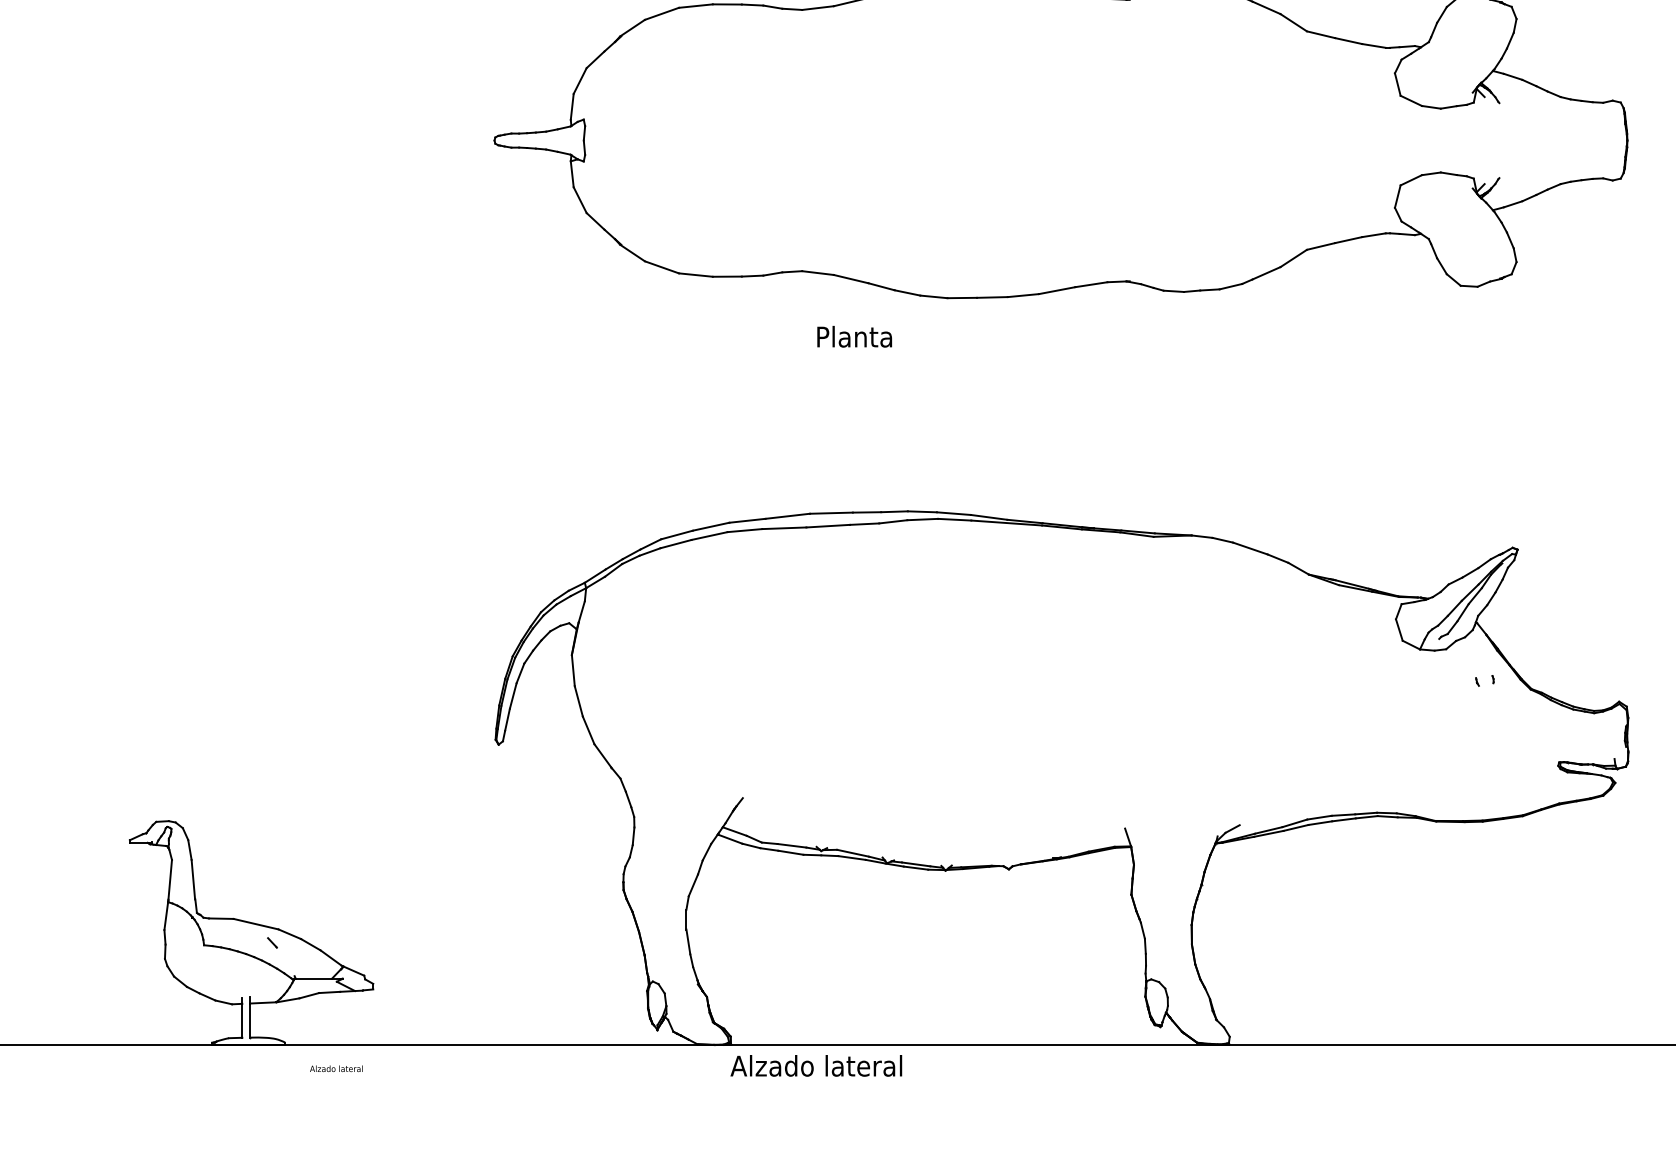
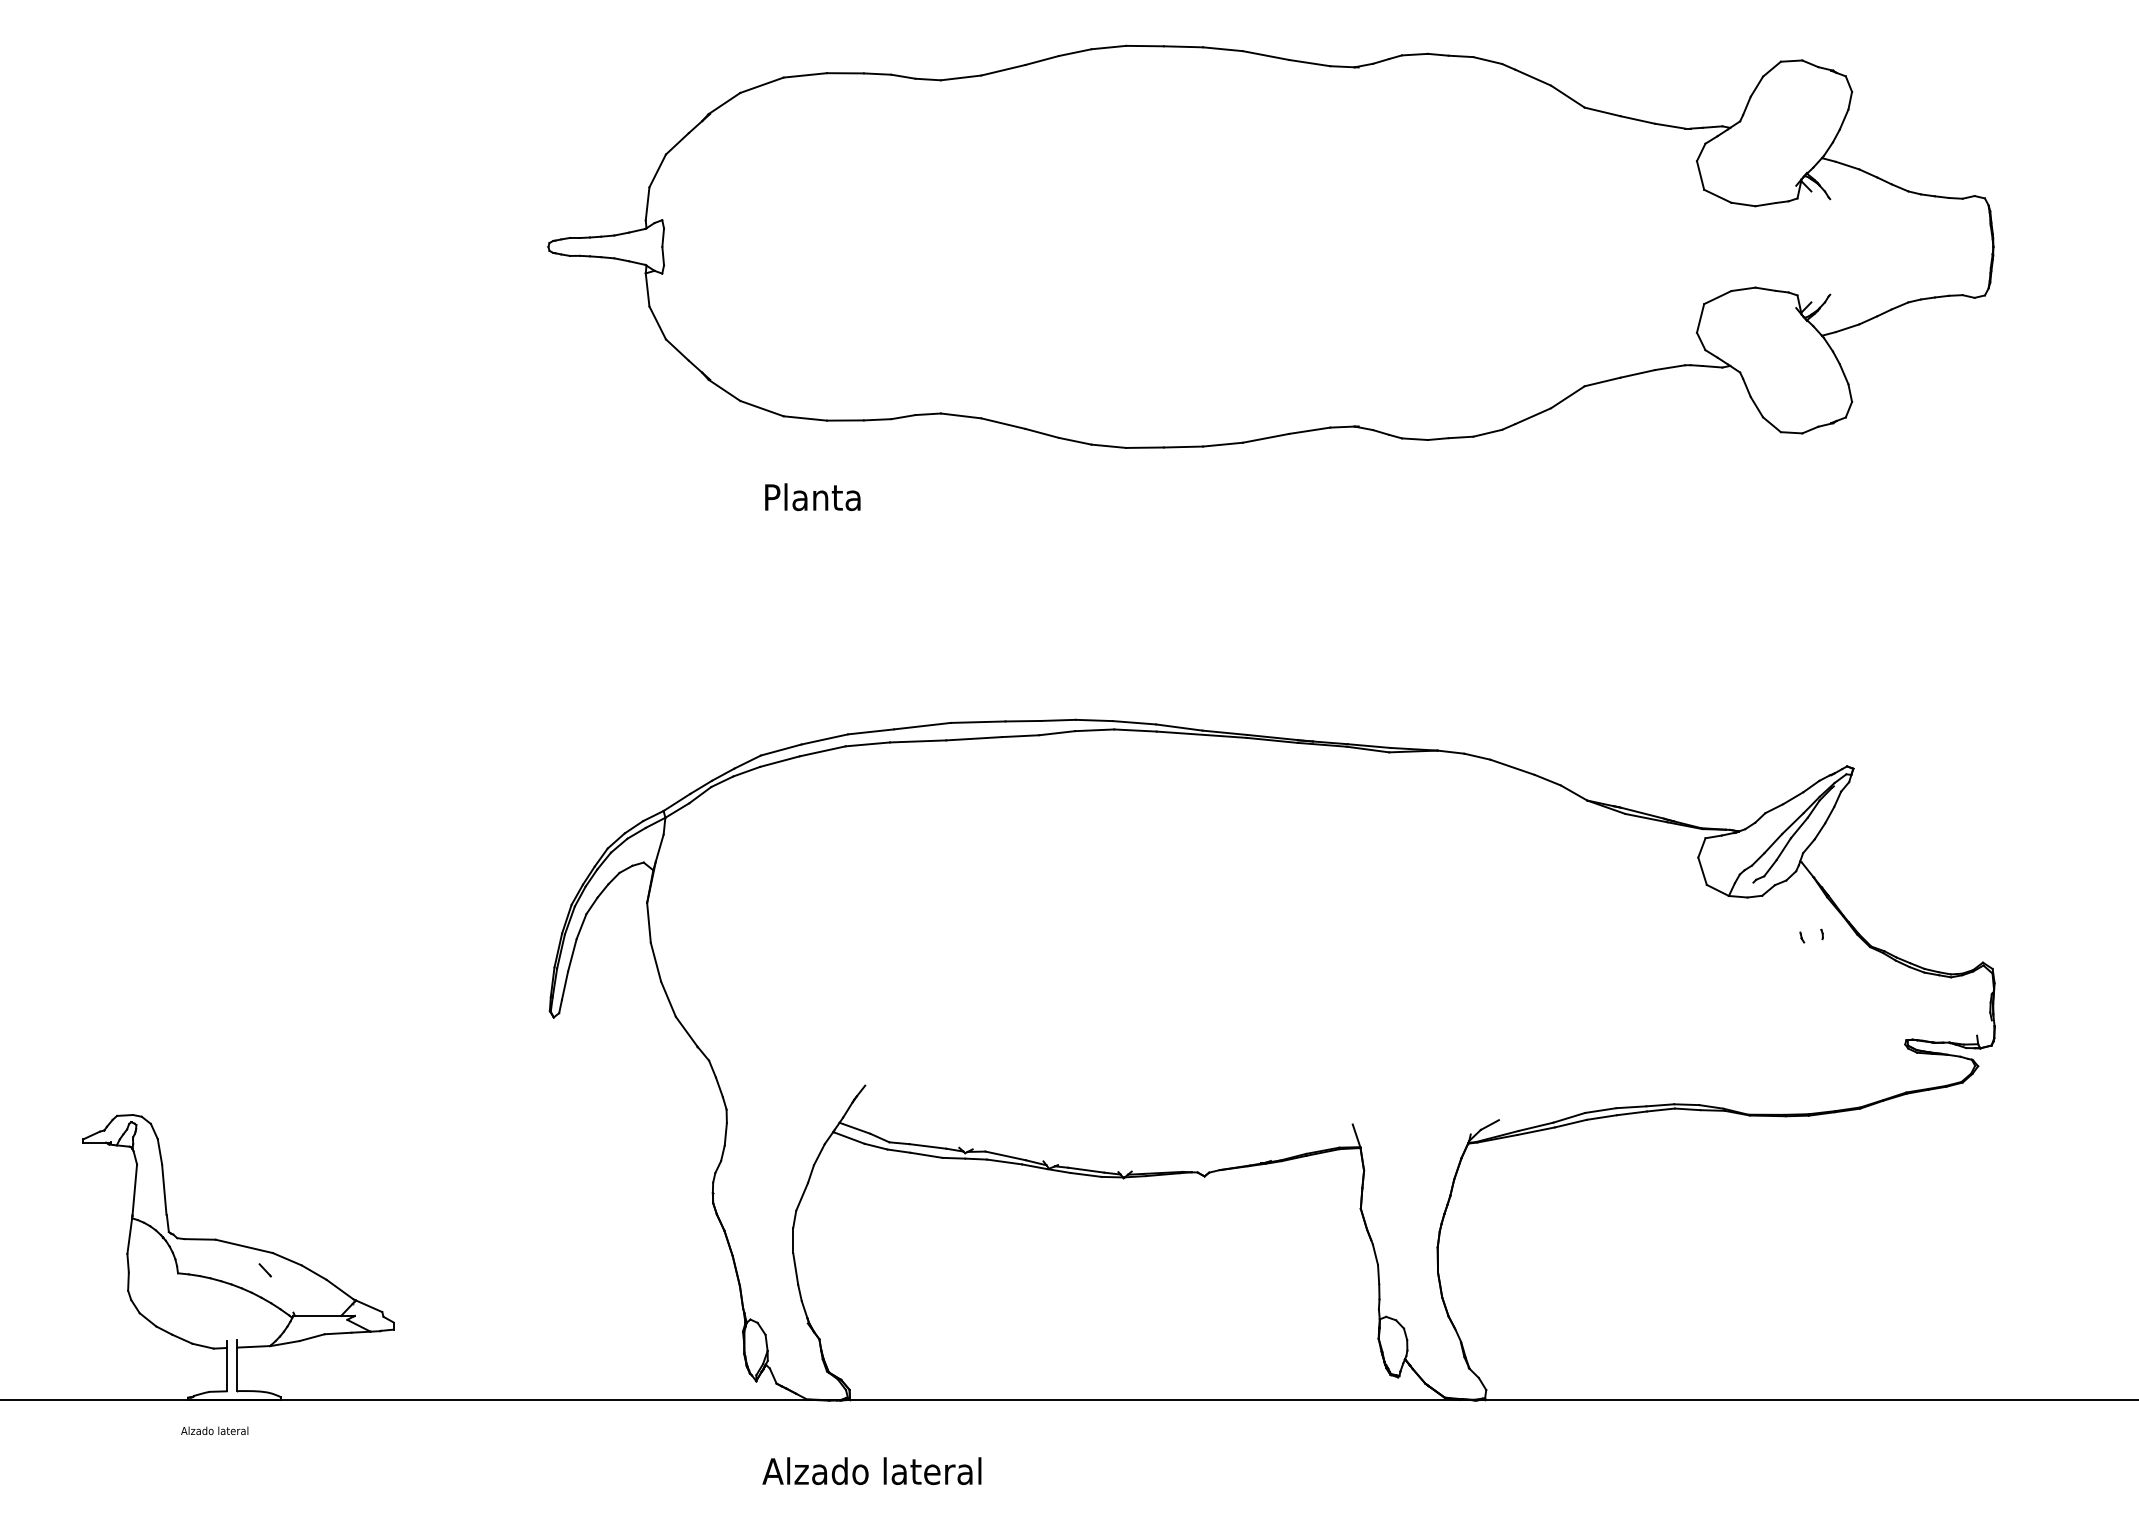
text: (854, 337) -> (812, 497), moved
text: (816, 1066) -> (871, 1471), moved
text: (336, 1068) -> (214, 1430), moved

